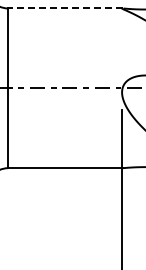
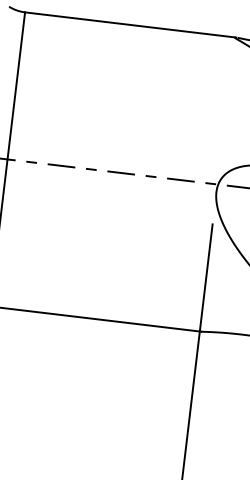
line: (64, 8) -> (128, 24), dashed -> solid

